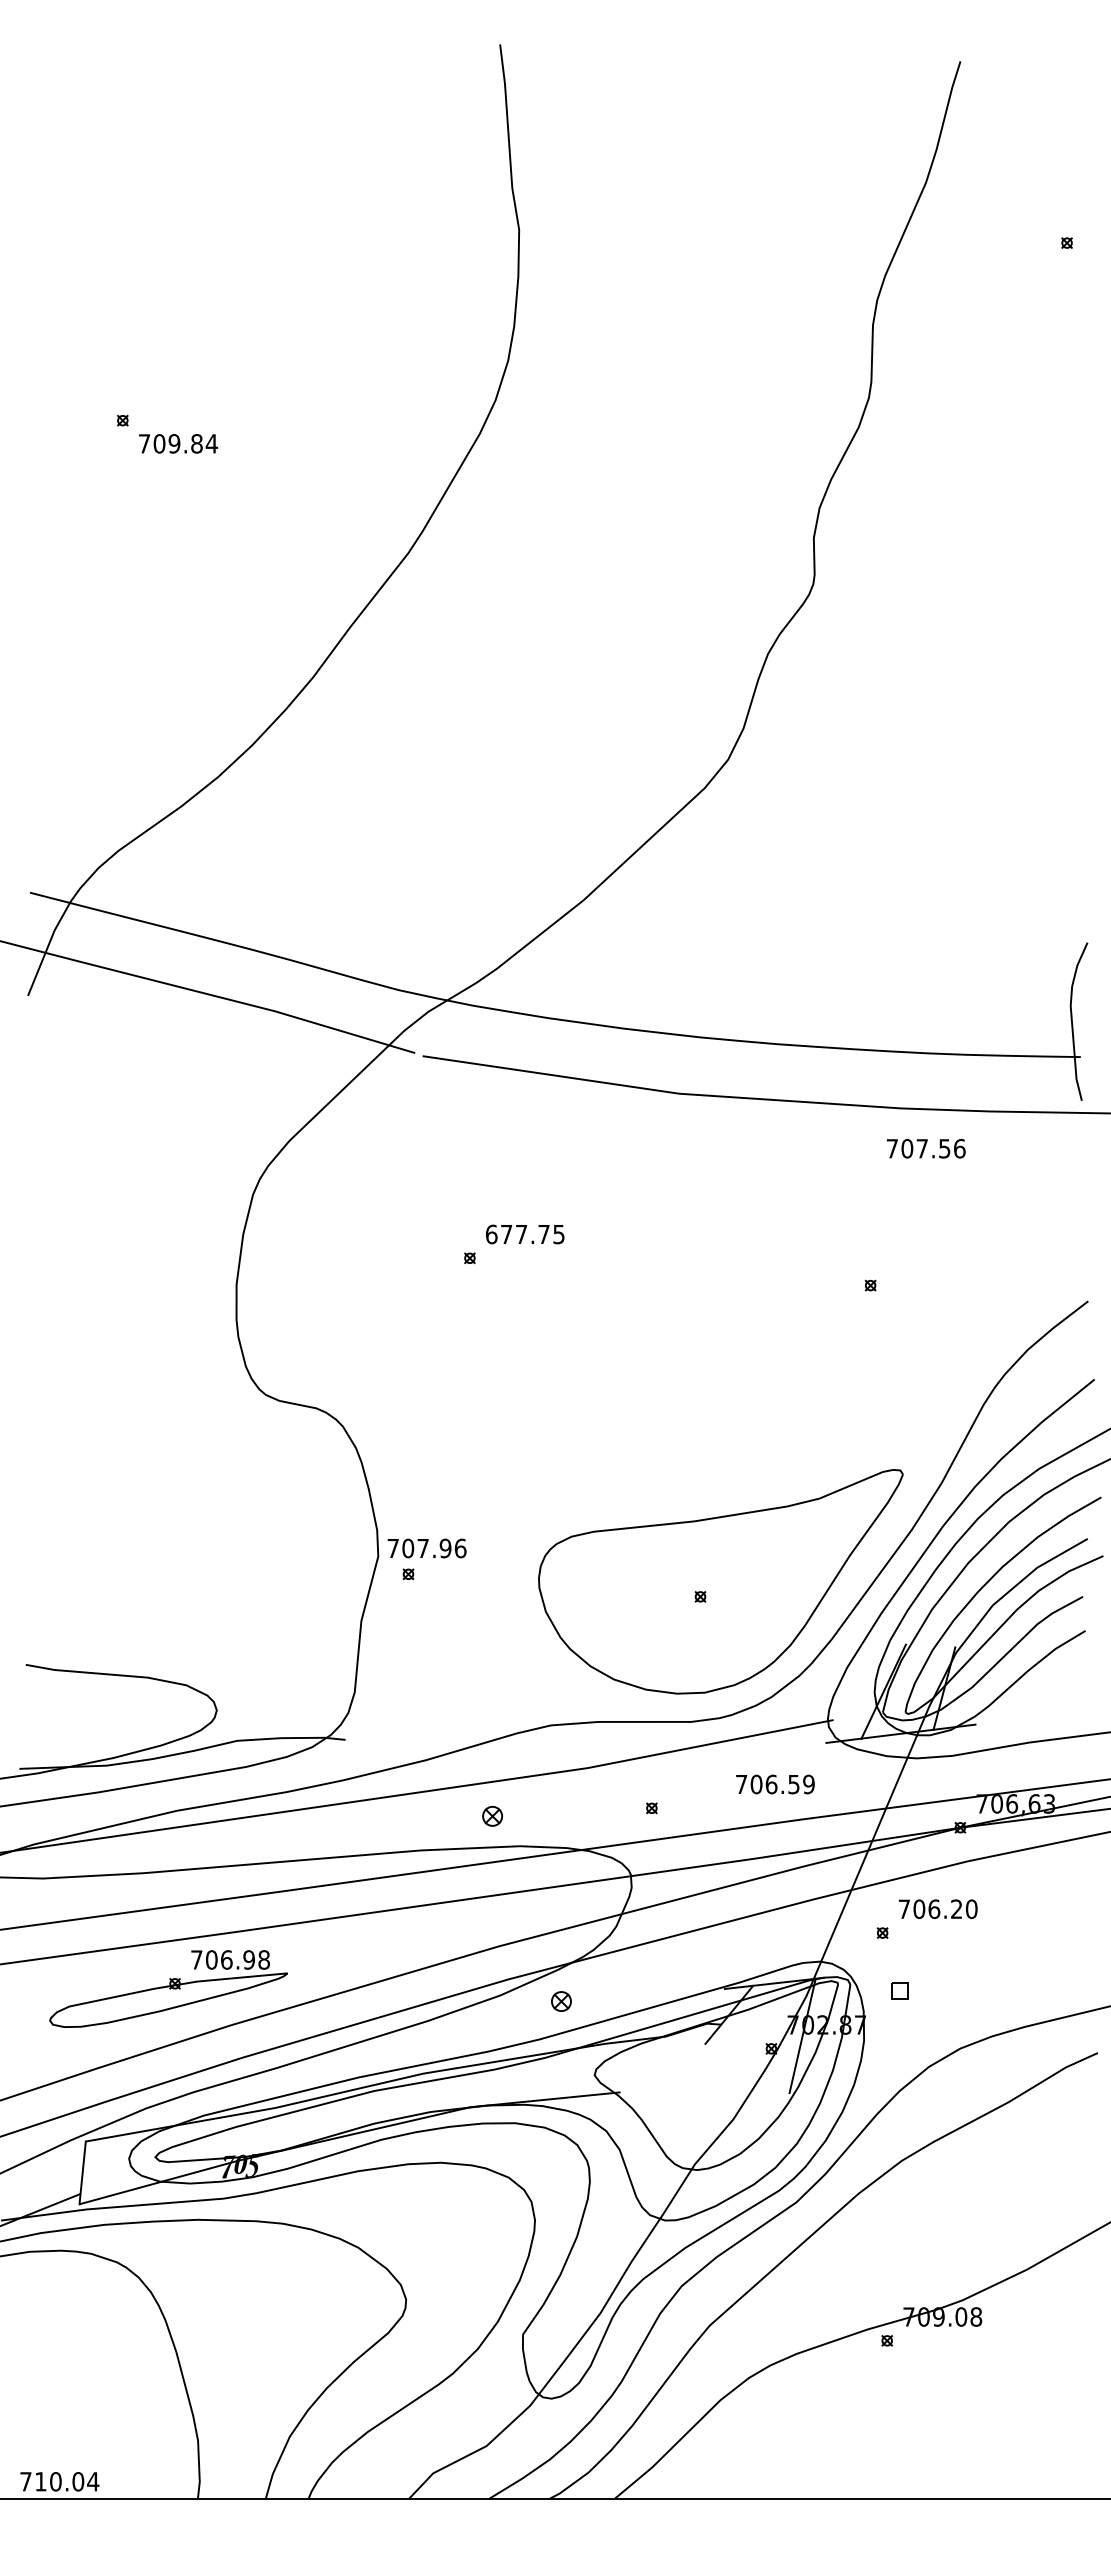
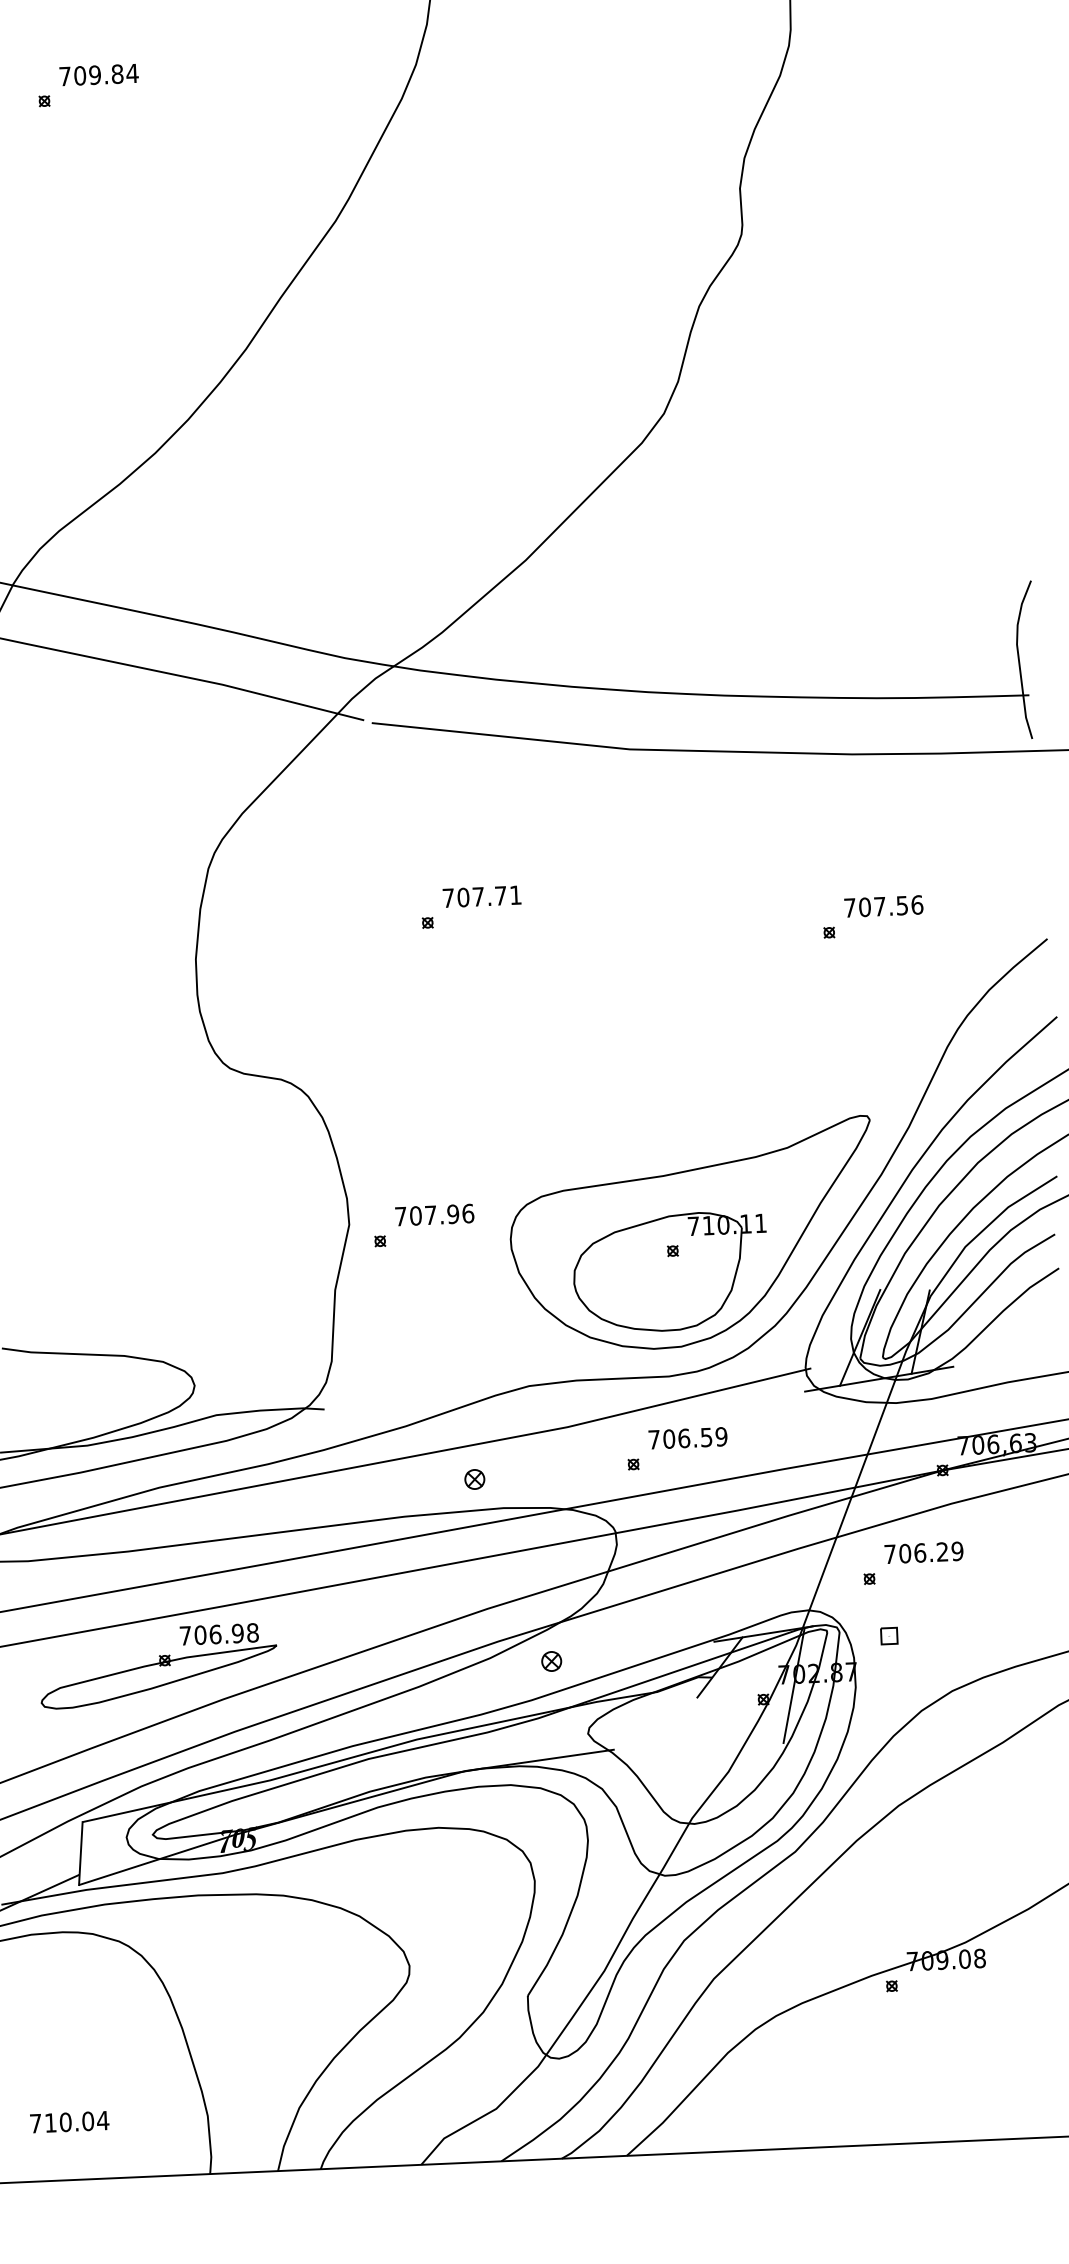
text: (178, 443) -> (99, 74), moved
text: (925, 1148) -> (883, 906), moved
text: (525, 1234) -> (482, 896), 677.75 -> 707.71
text: (426, 1548) -> (434, 1215), moved
part: (696, 1617) -> (669, 1271), added
text: (775, 1784) -> (688, 1438), moved
text: (971, 1909) -> (957, 1551), 706.20 -> 706.29
text: (59, 2481) -> (69, 2121), moved

